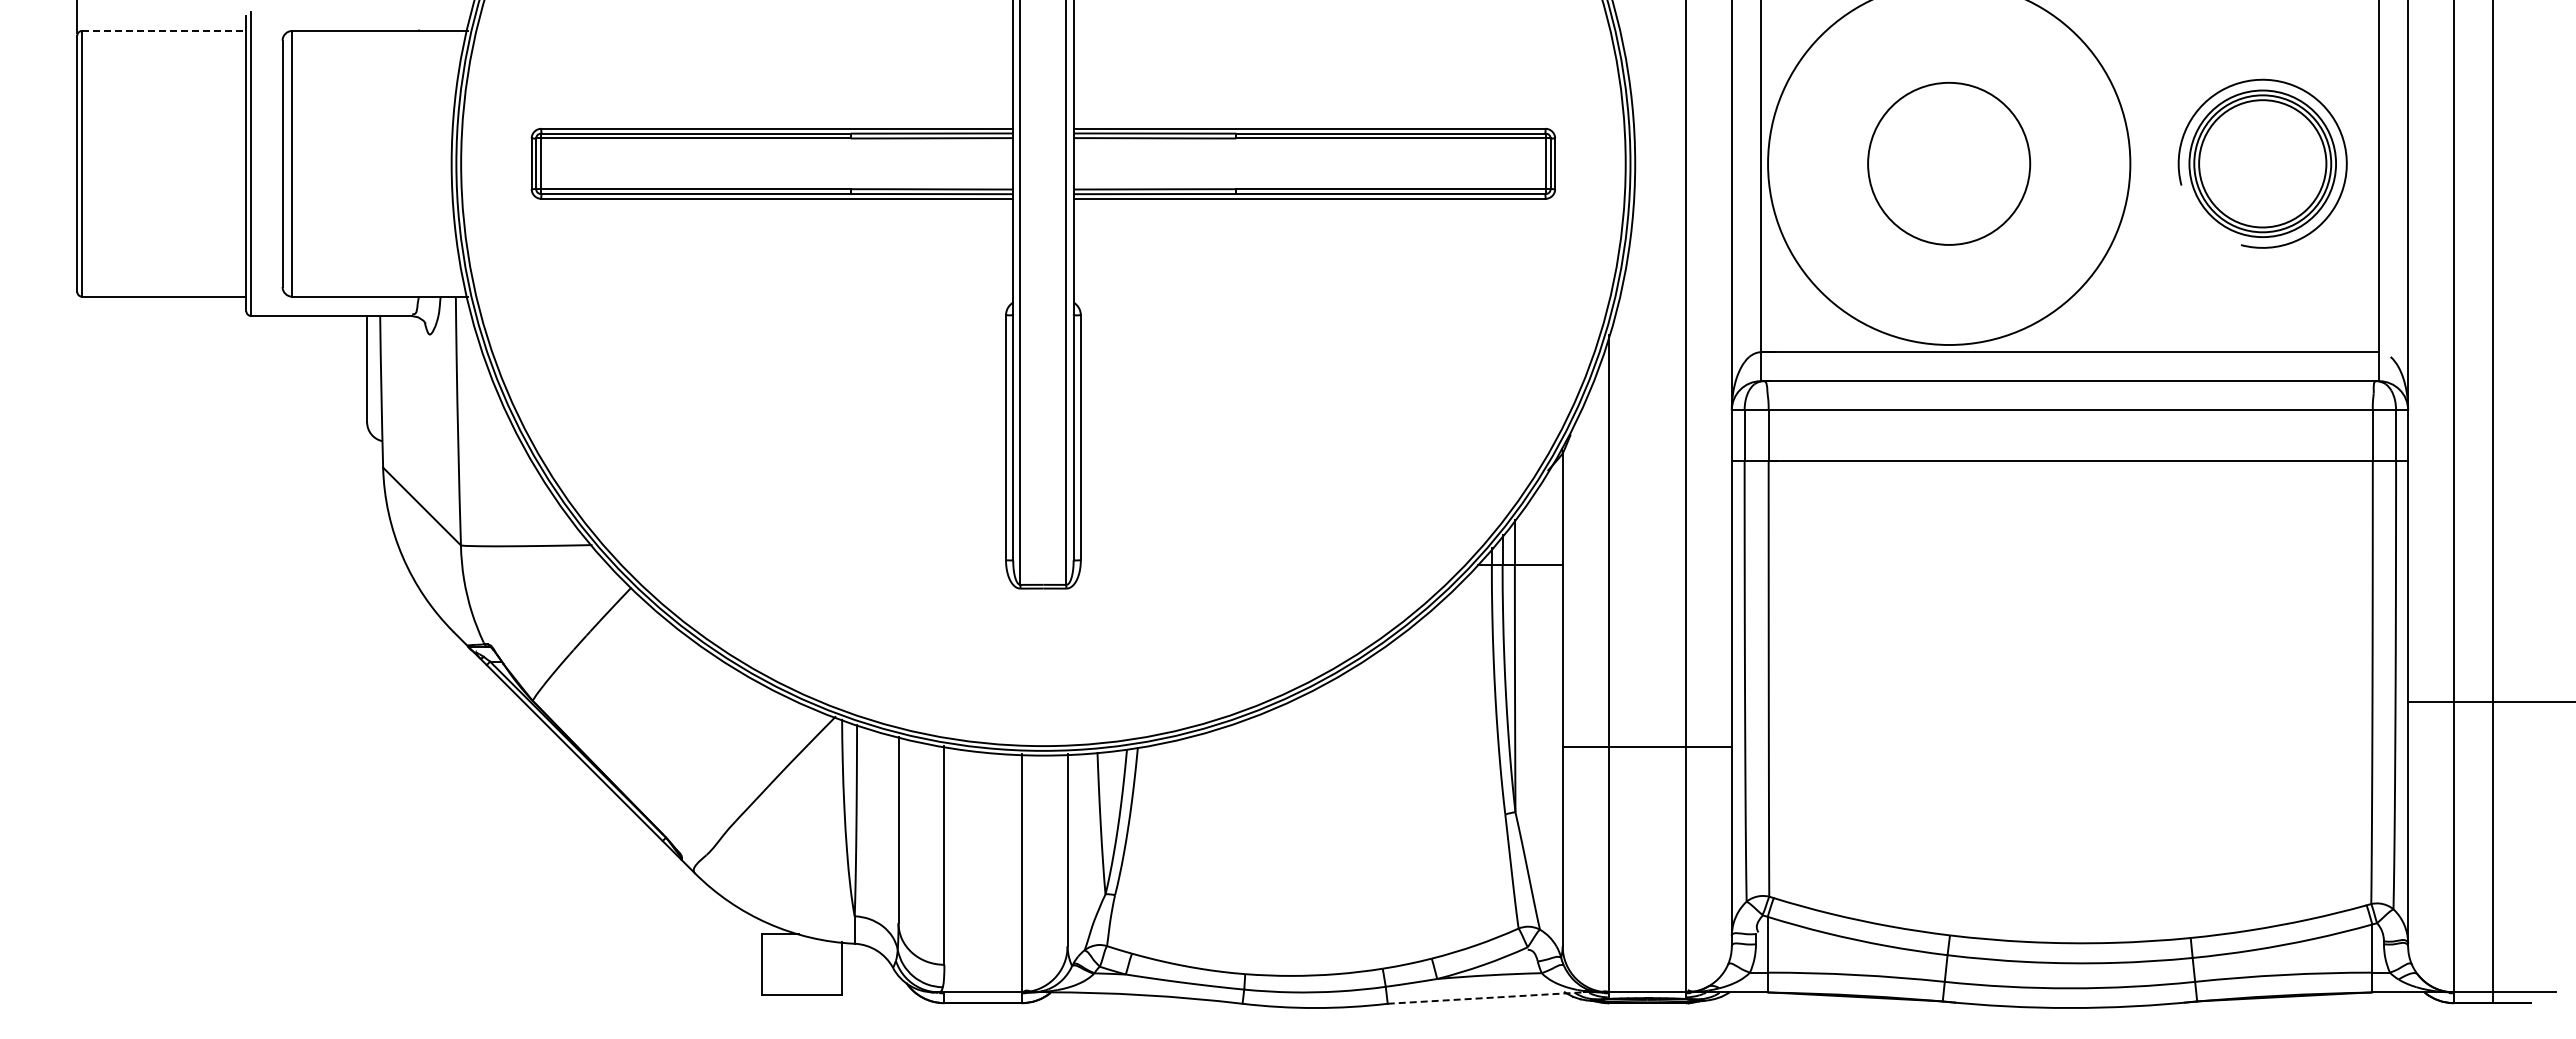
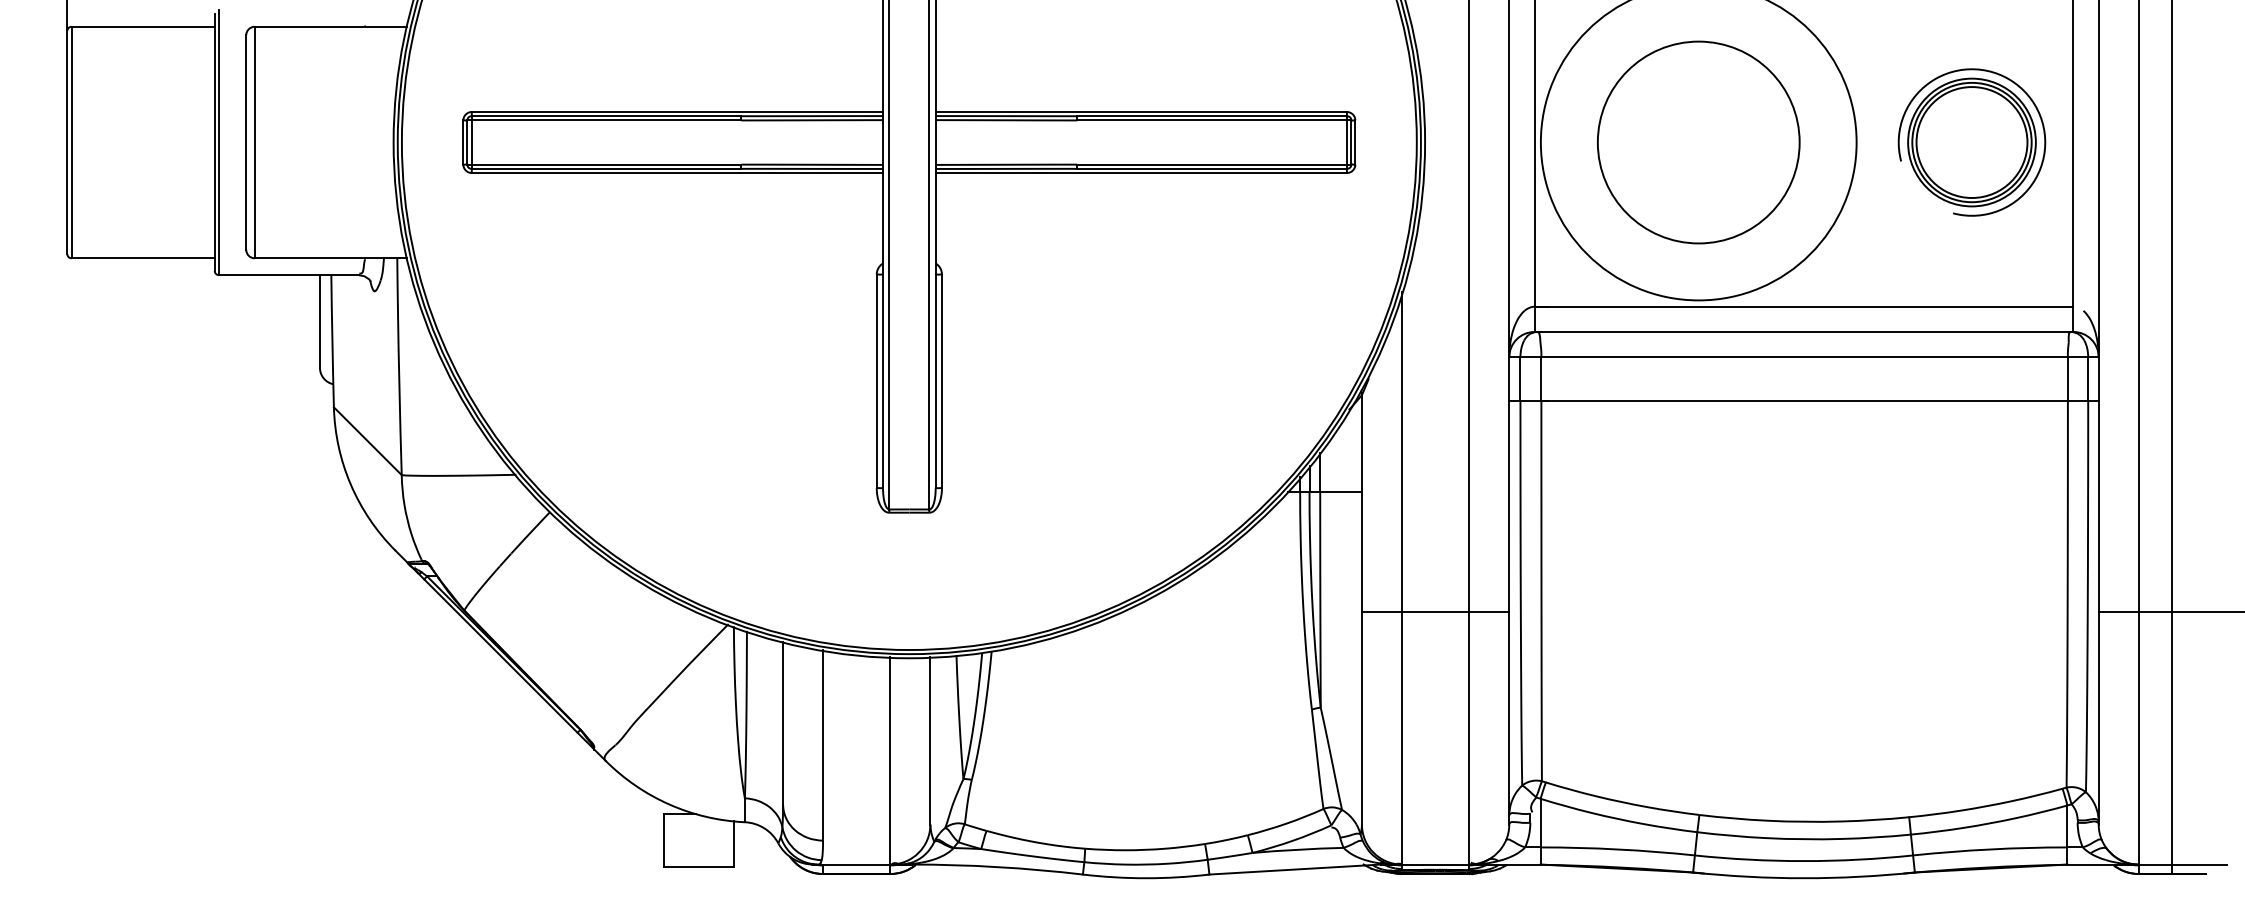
line: (164, 30) -> (143, 26), dashed -> solid
circle: (1948, 163) -> (1698, 142), size x1.43
line: (1646, 747) -> (1434, 611), moved
line: (1486, 998) -> (1295, 869), dashed -> solid

